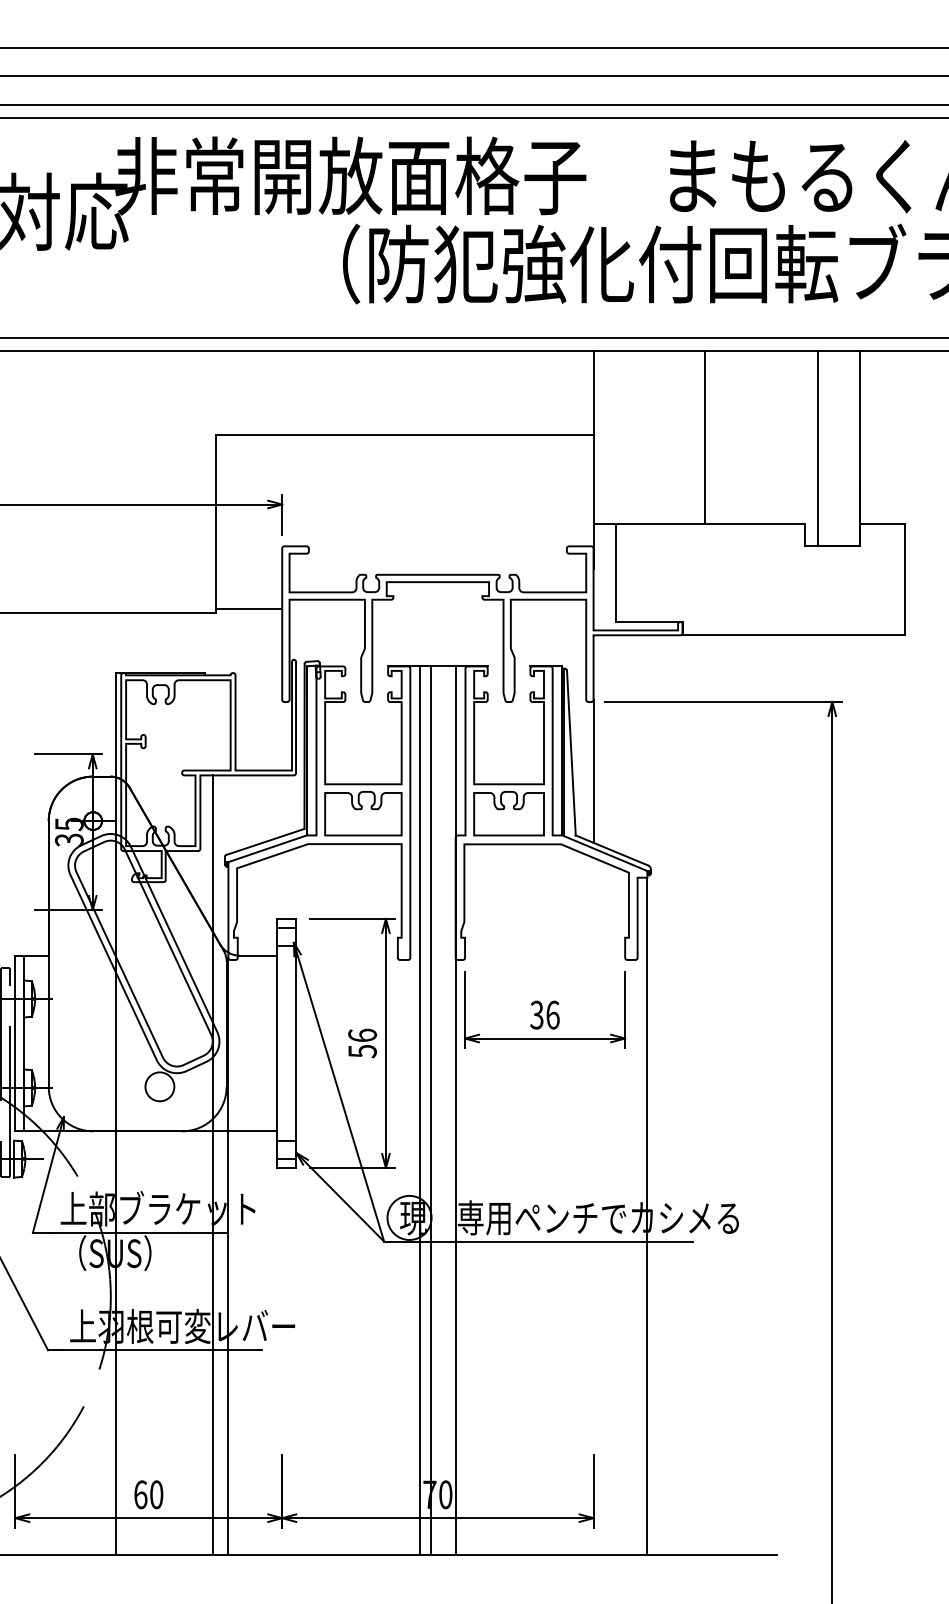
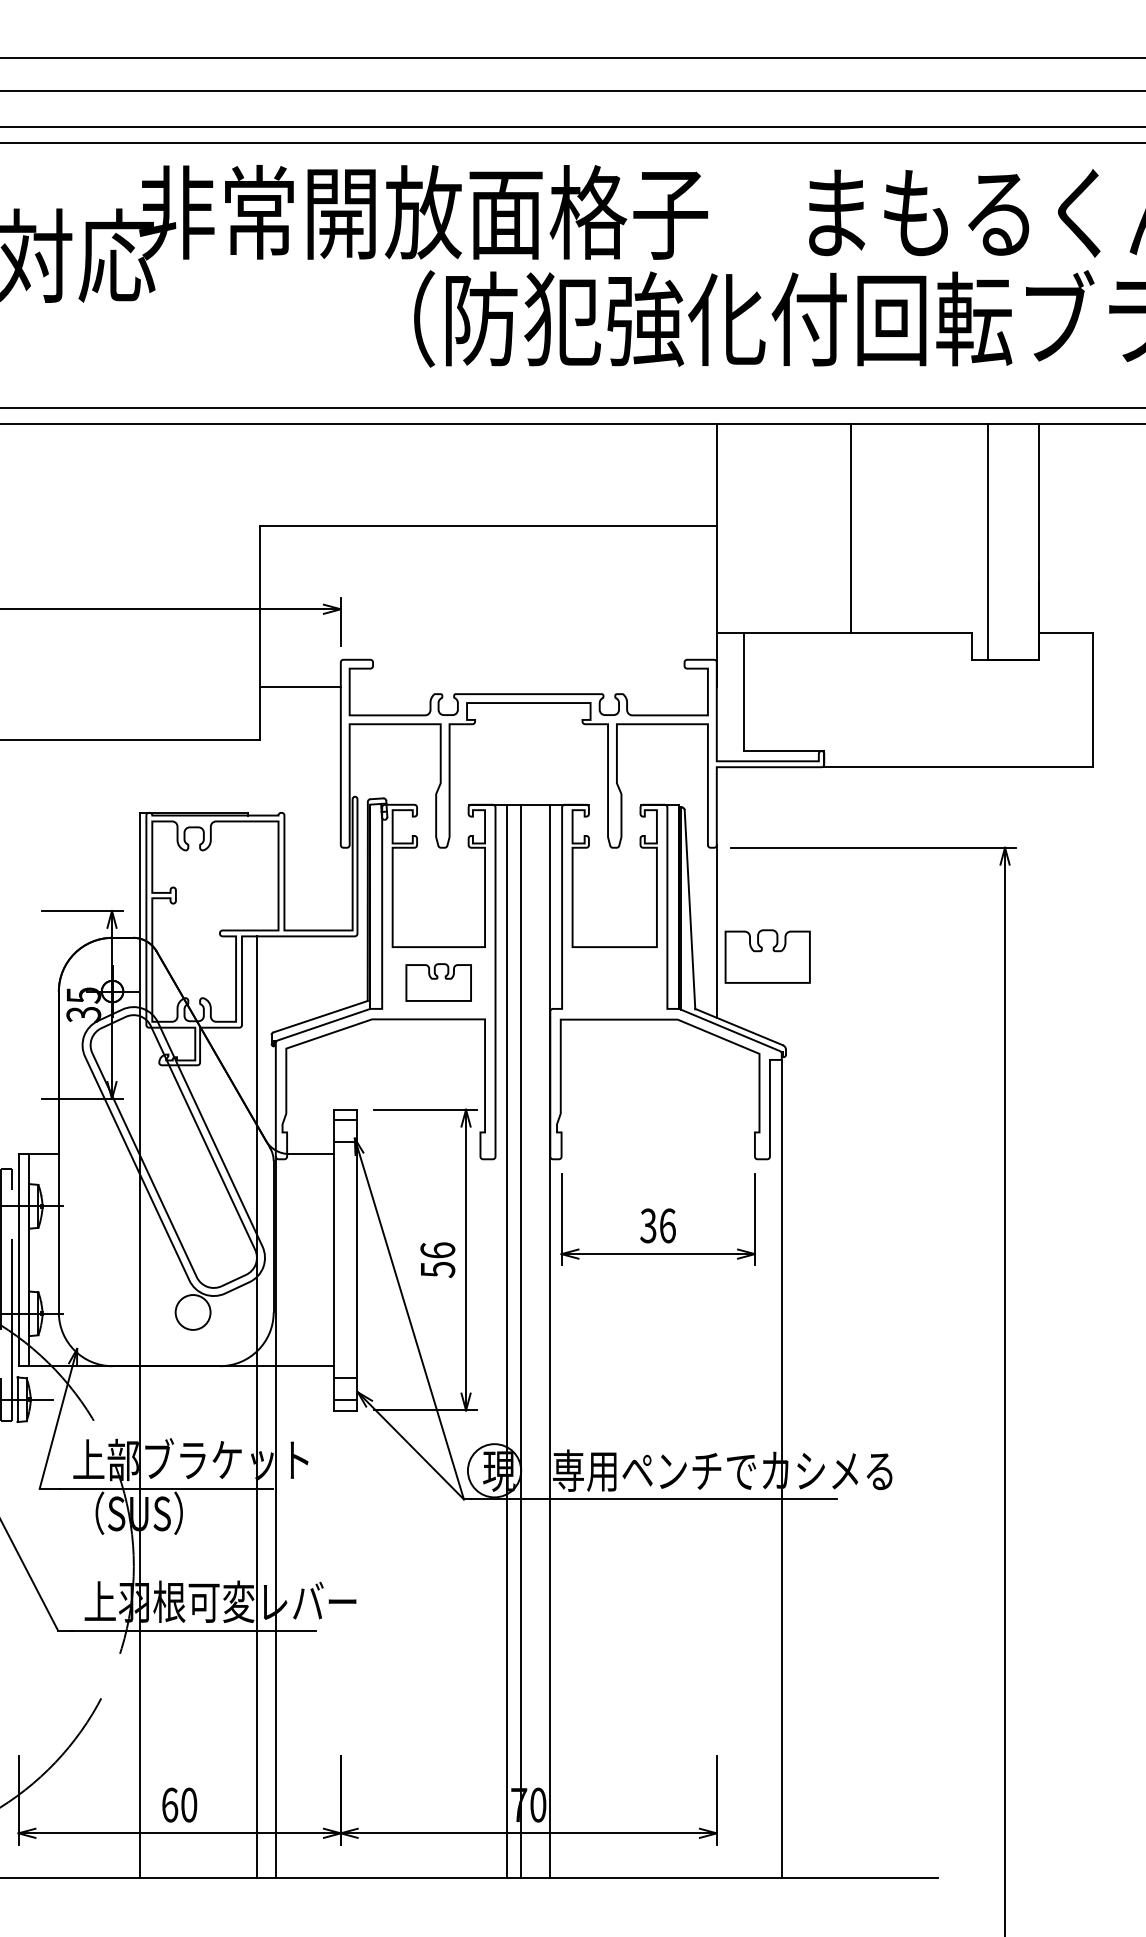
line: (248, 608) -> (300, 686), moved
part: (363, 813) -> (438, 982), size x0.7
part: (508, 813) -> (767, 956), moved

